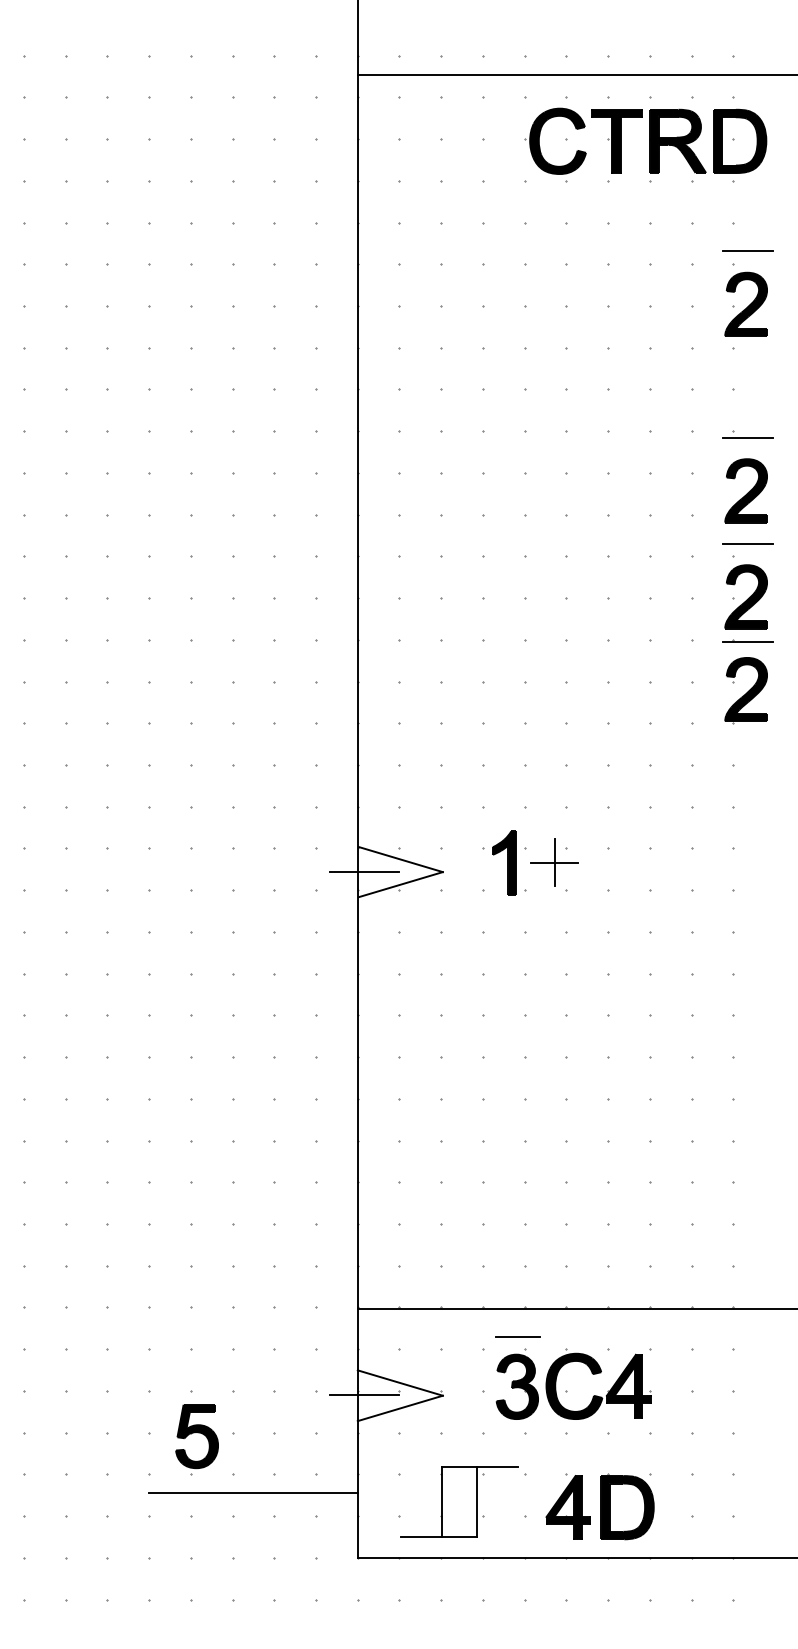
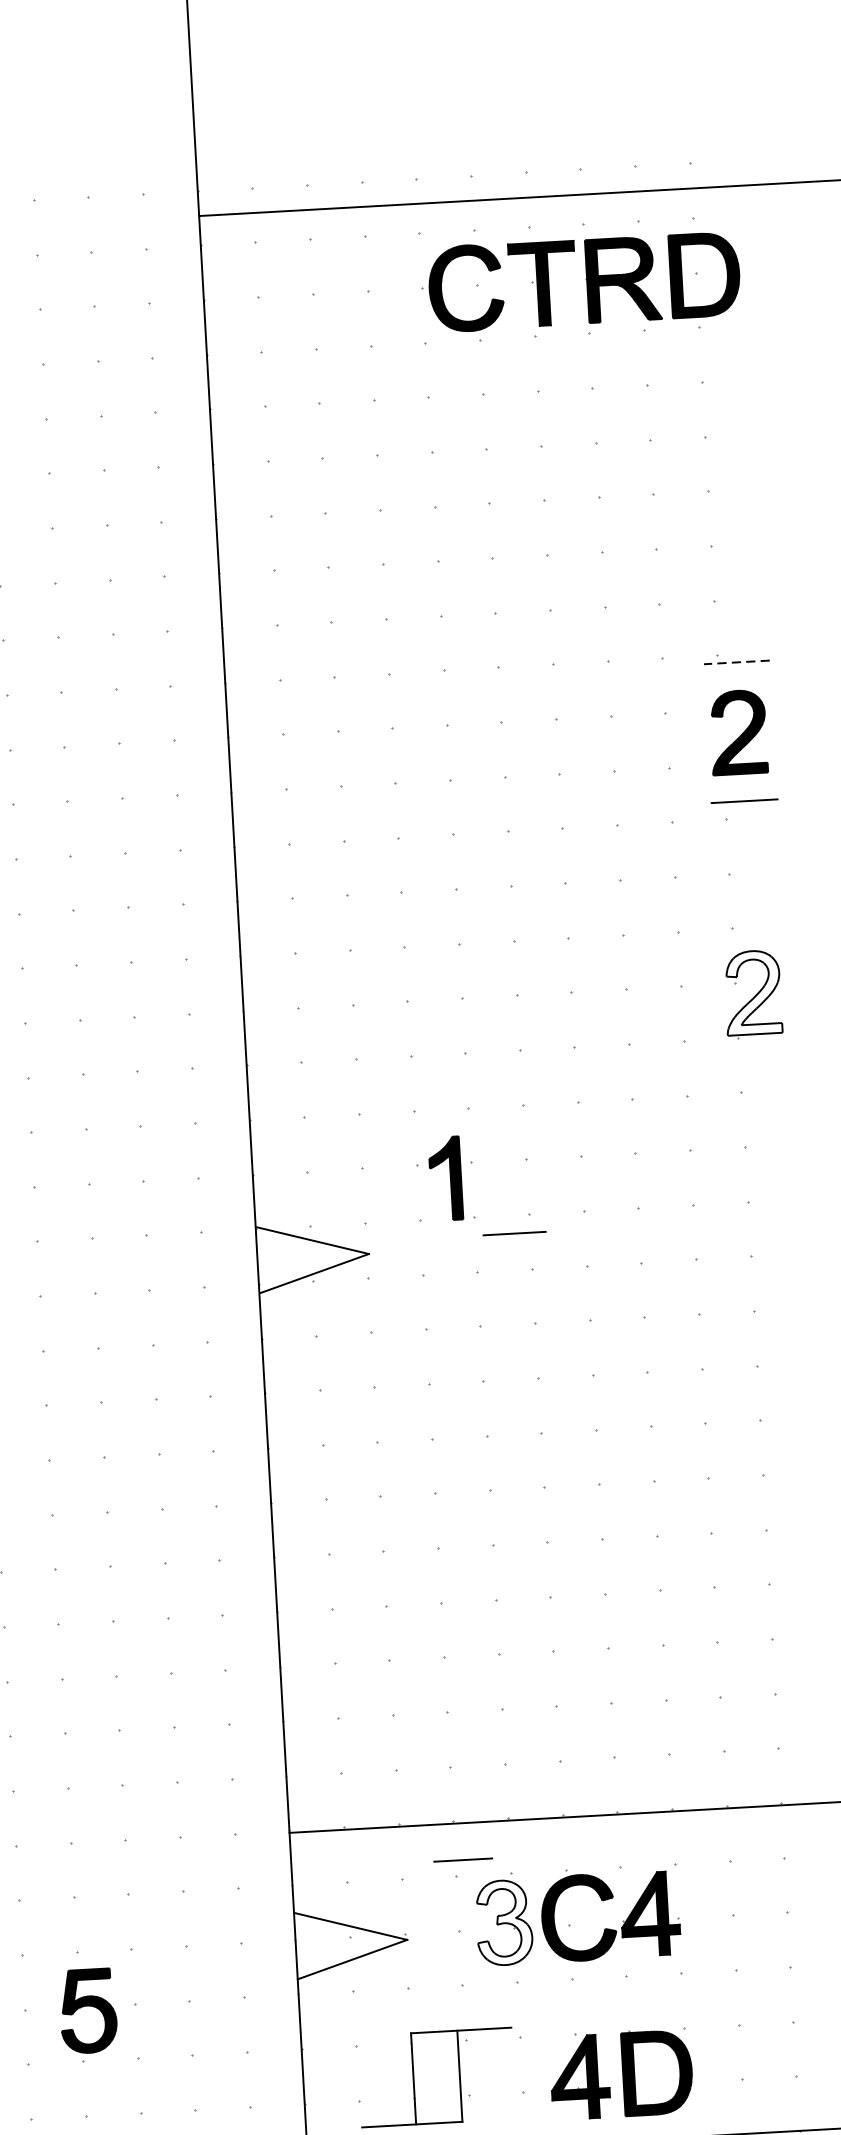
line: (747, 251) -> (722, 418), removed
part: (745, 303) -> (723, 487), removed
line: (747, 437) -> (736, 662), solid -> dashed
part: (745, 596) -> (745, 870), removed
line: (747, 642) -> (751, 930), removed
fill: (746, 689) -> (753, 992), removed
part: (504, 862) -> (445, 1177), moved
line: (554, 862) -> (514, 1233), removed
line: (364, 871) -> (266, 1258), removed
line: (517, 1336) -> (462, 1858), moved
fill: (517, 1386) -> (504, 1922), removed
line: (364, 1395) -> (304, 1945), removed
line: (252, 1493) -> (165, 2081), removed

